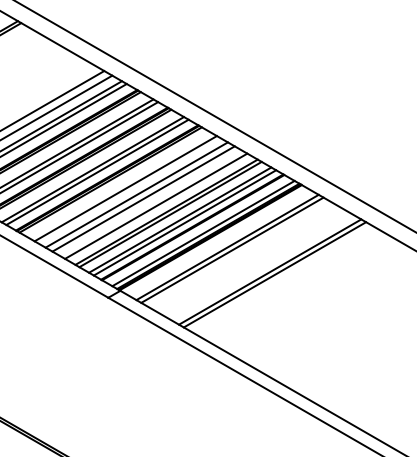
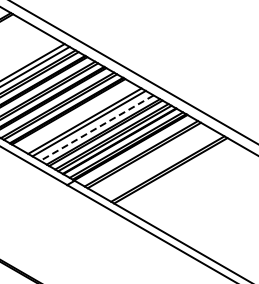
line: (124, 187) -> (77, 116), removed
line: (155, 206) -> (96, 128), solid -> dashed

